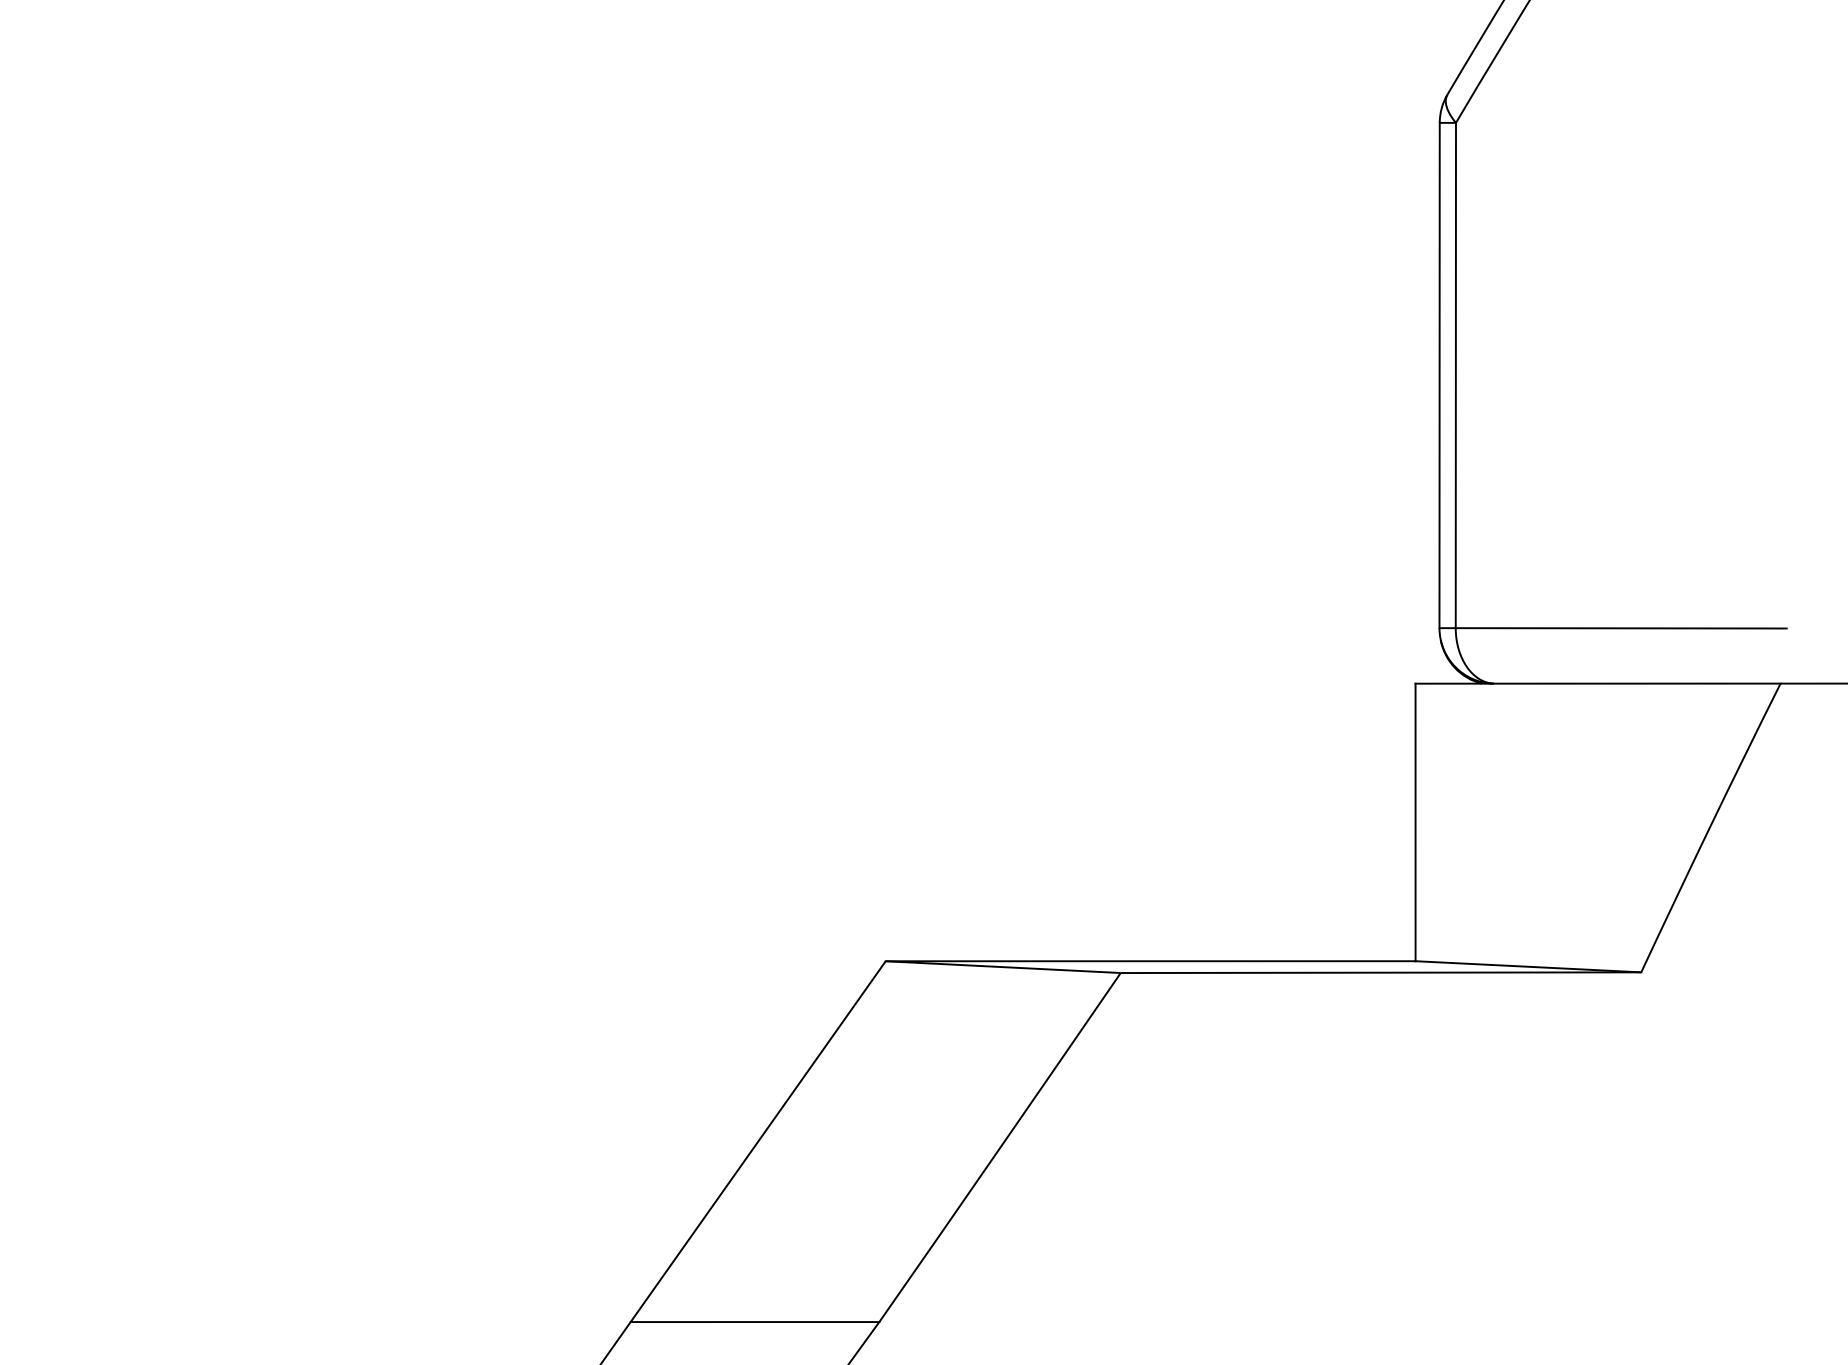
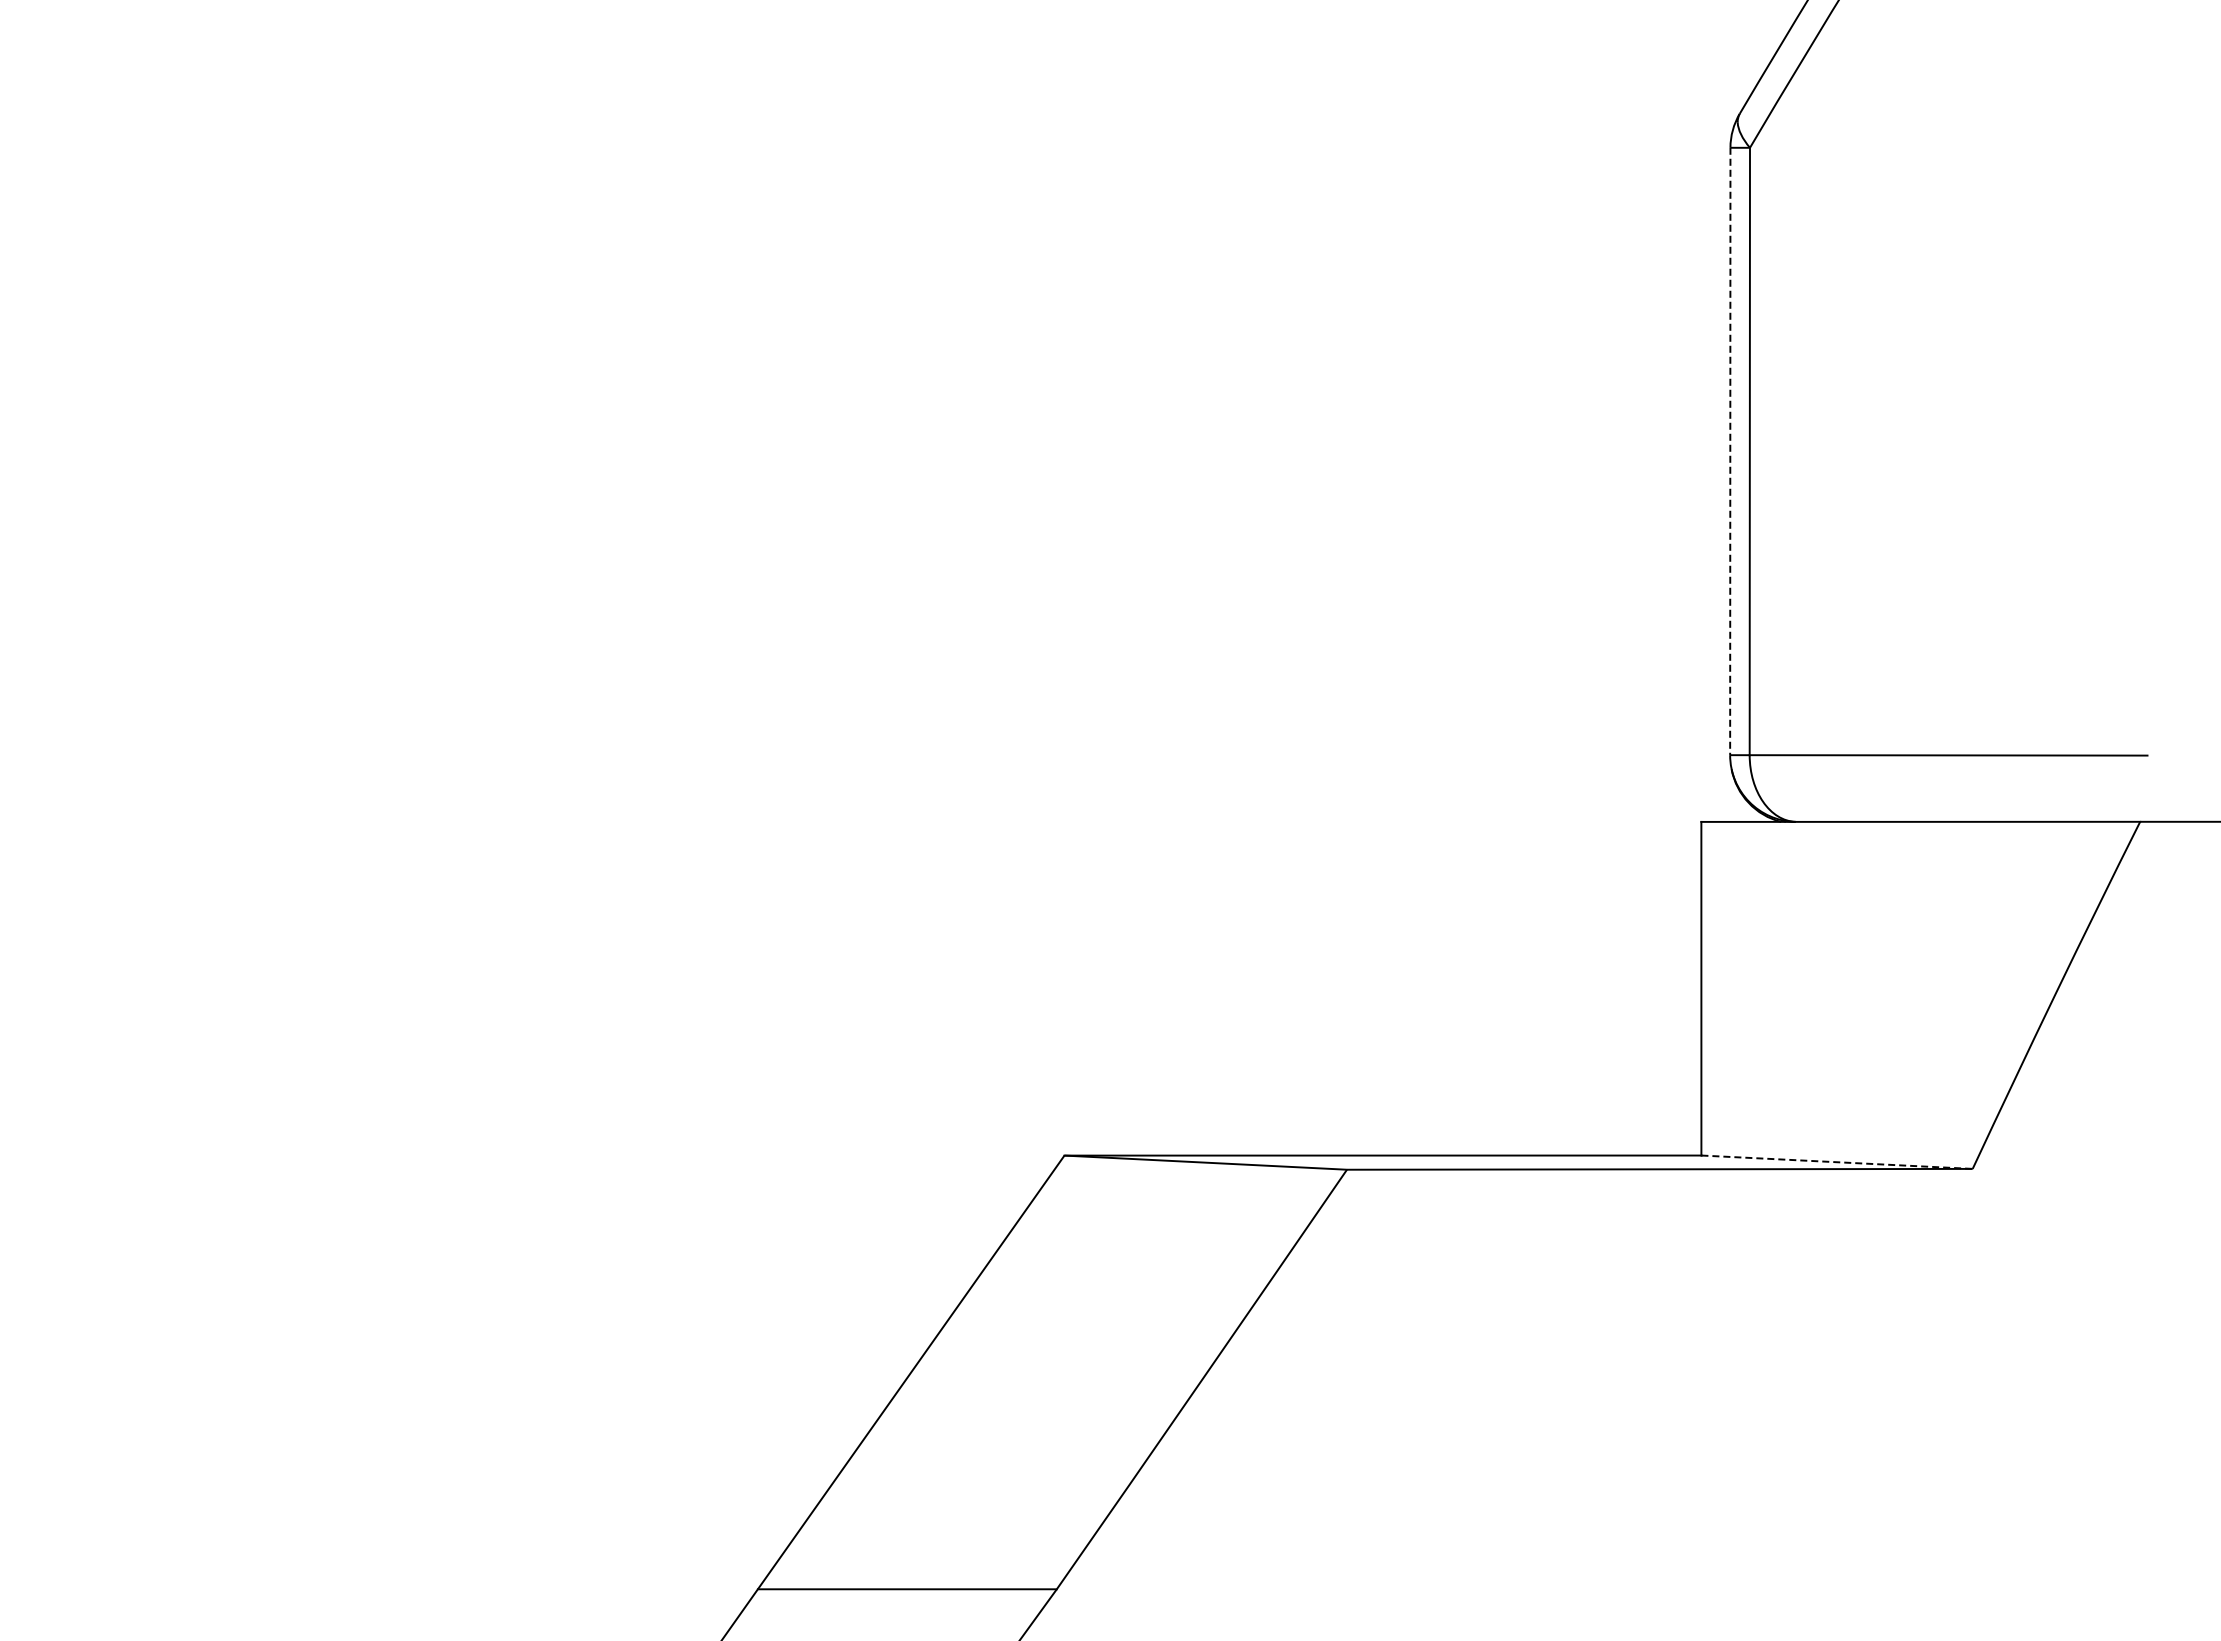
line: (1439, 375) -> (1730, 451), solid -> dashed
line: (1528, 967) -> (1837, 1162), solid -> dashed

